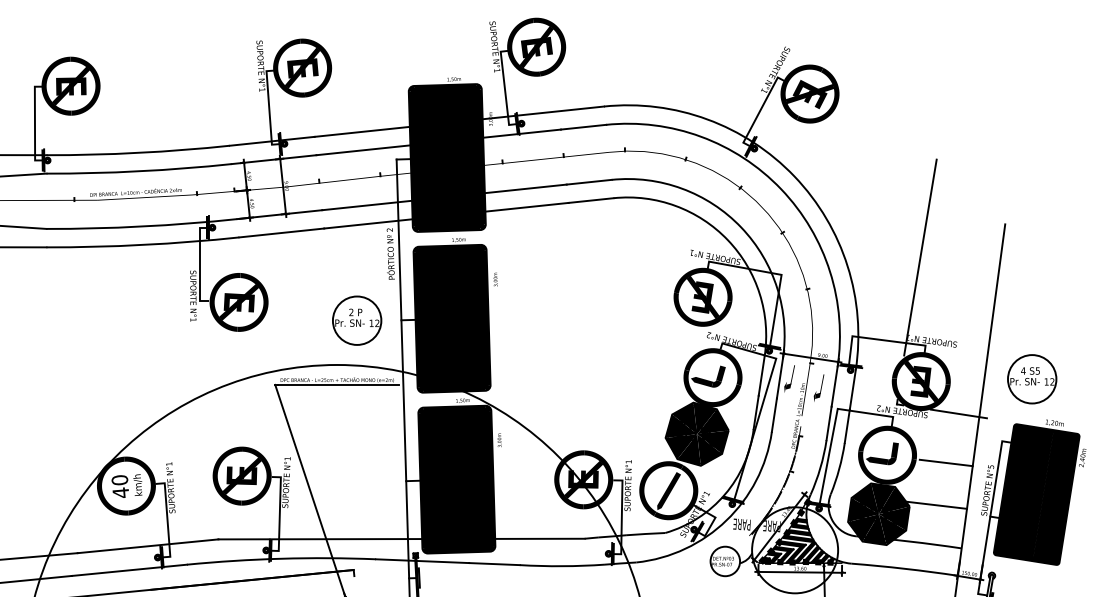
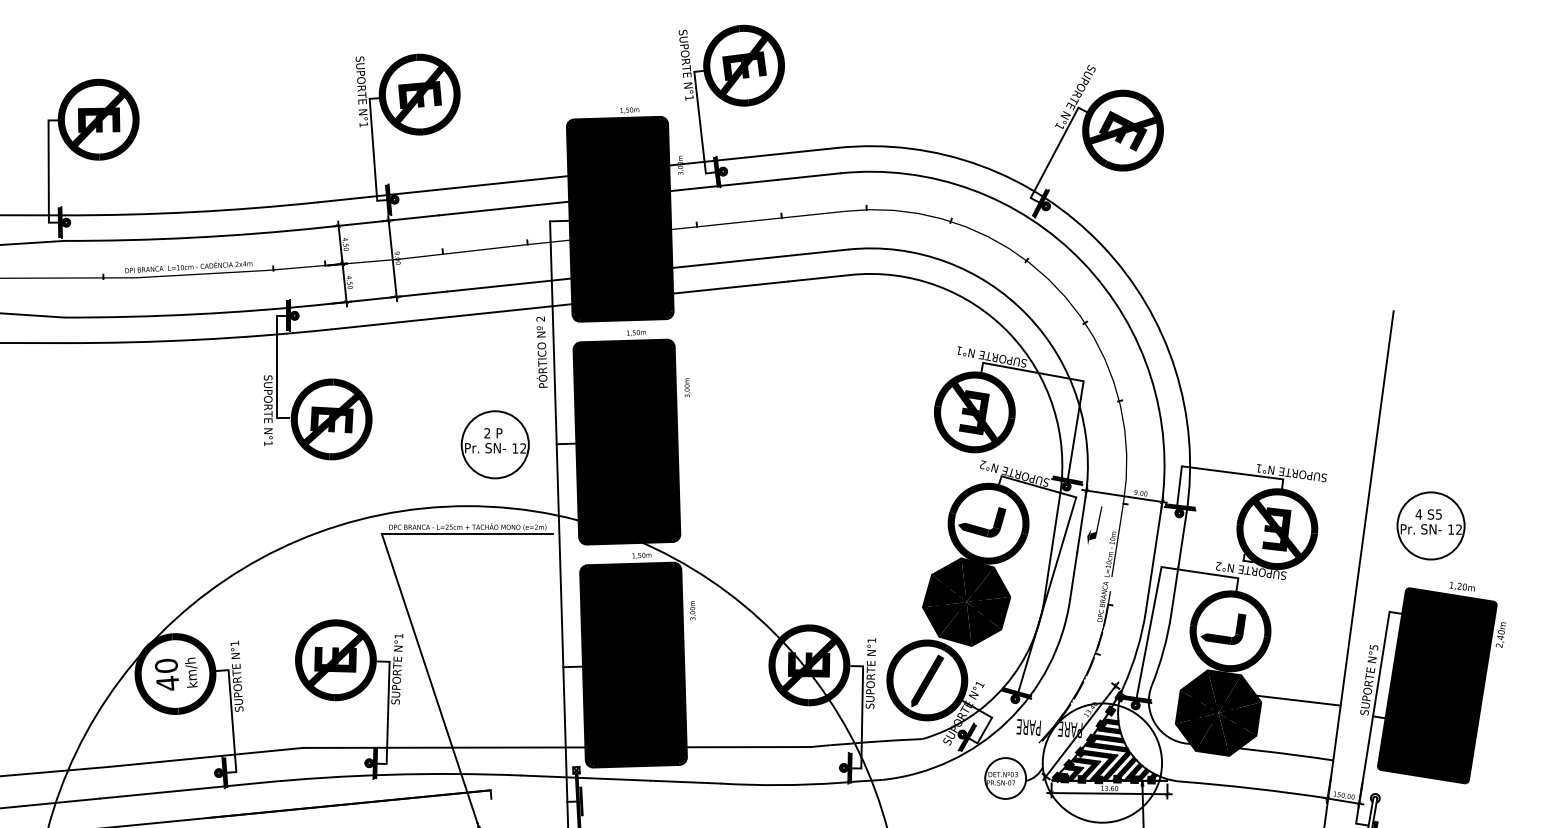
line: (919, 257) -> (1275, 356), removed
part: (818, 388) -> (1135, 538), removed
line: (958, 414) -> (1329, 574), removed
line: (945, 462) -> (1311, 641), removed

